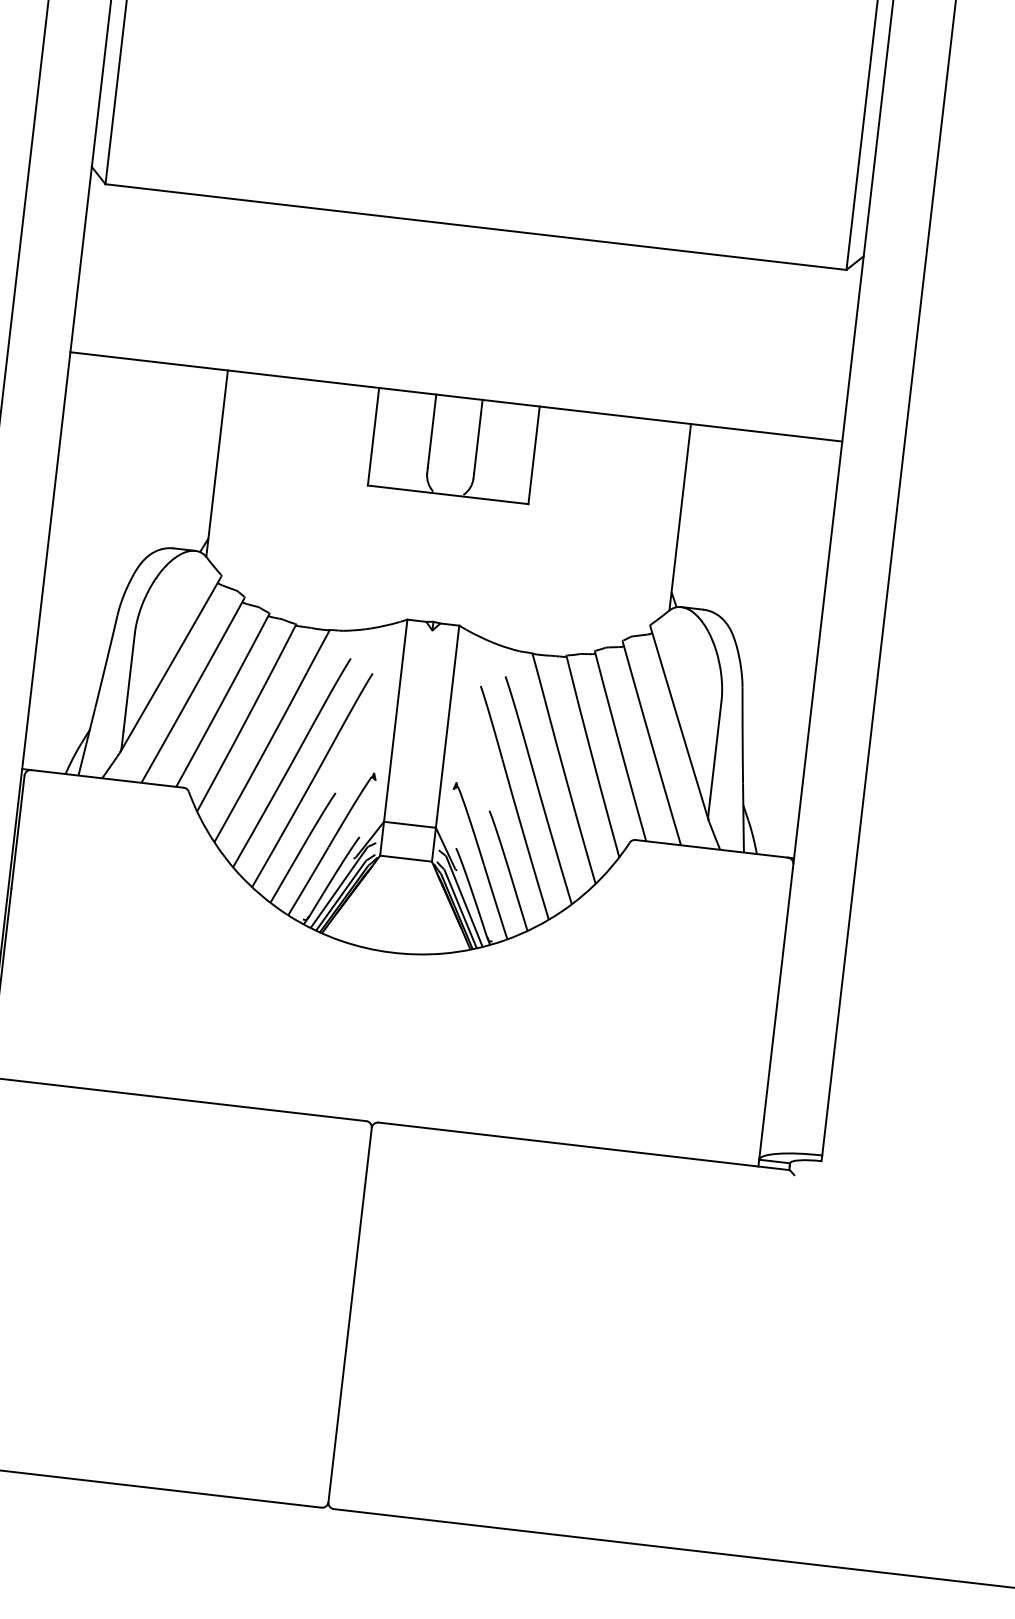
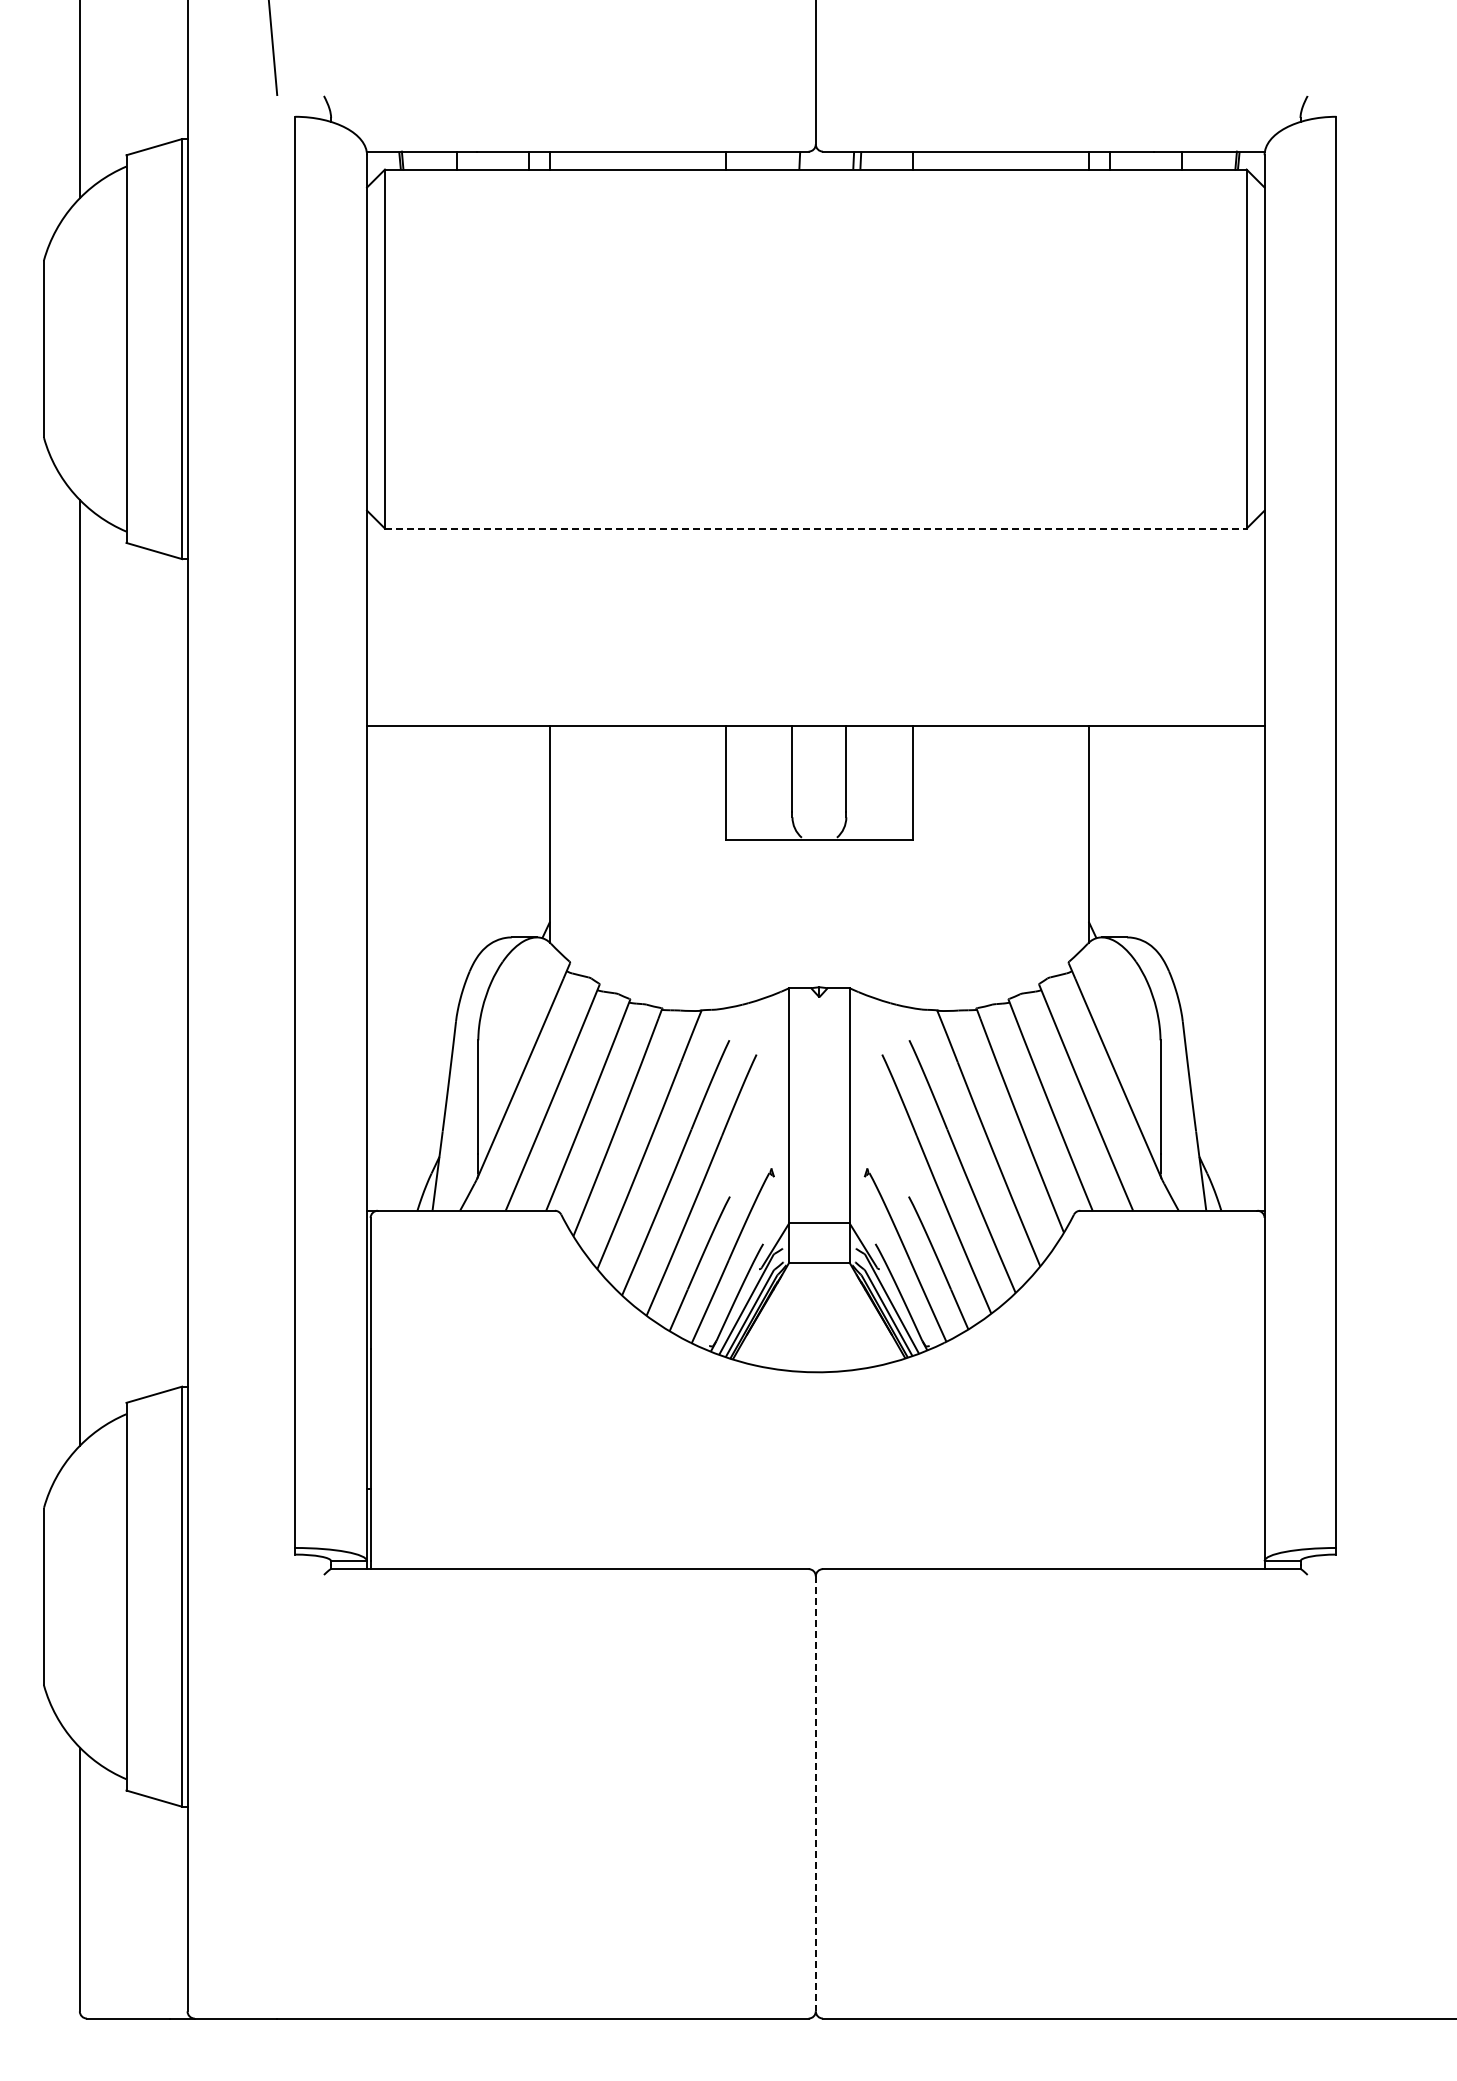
line: (475, 226) -> (815, 528), solid -> dashed
line: (349, 1314) -> (815, 1793), solid -> dashed

